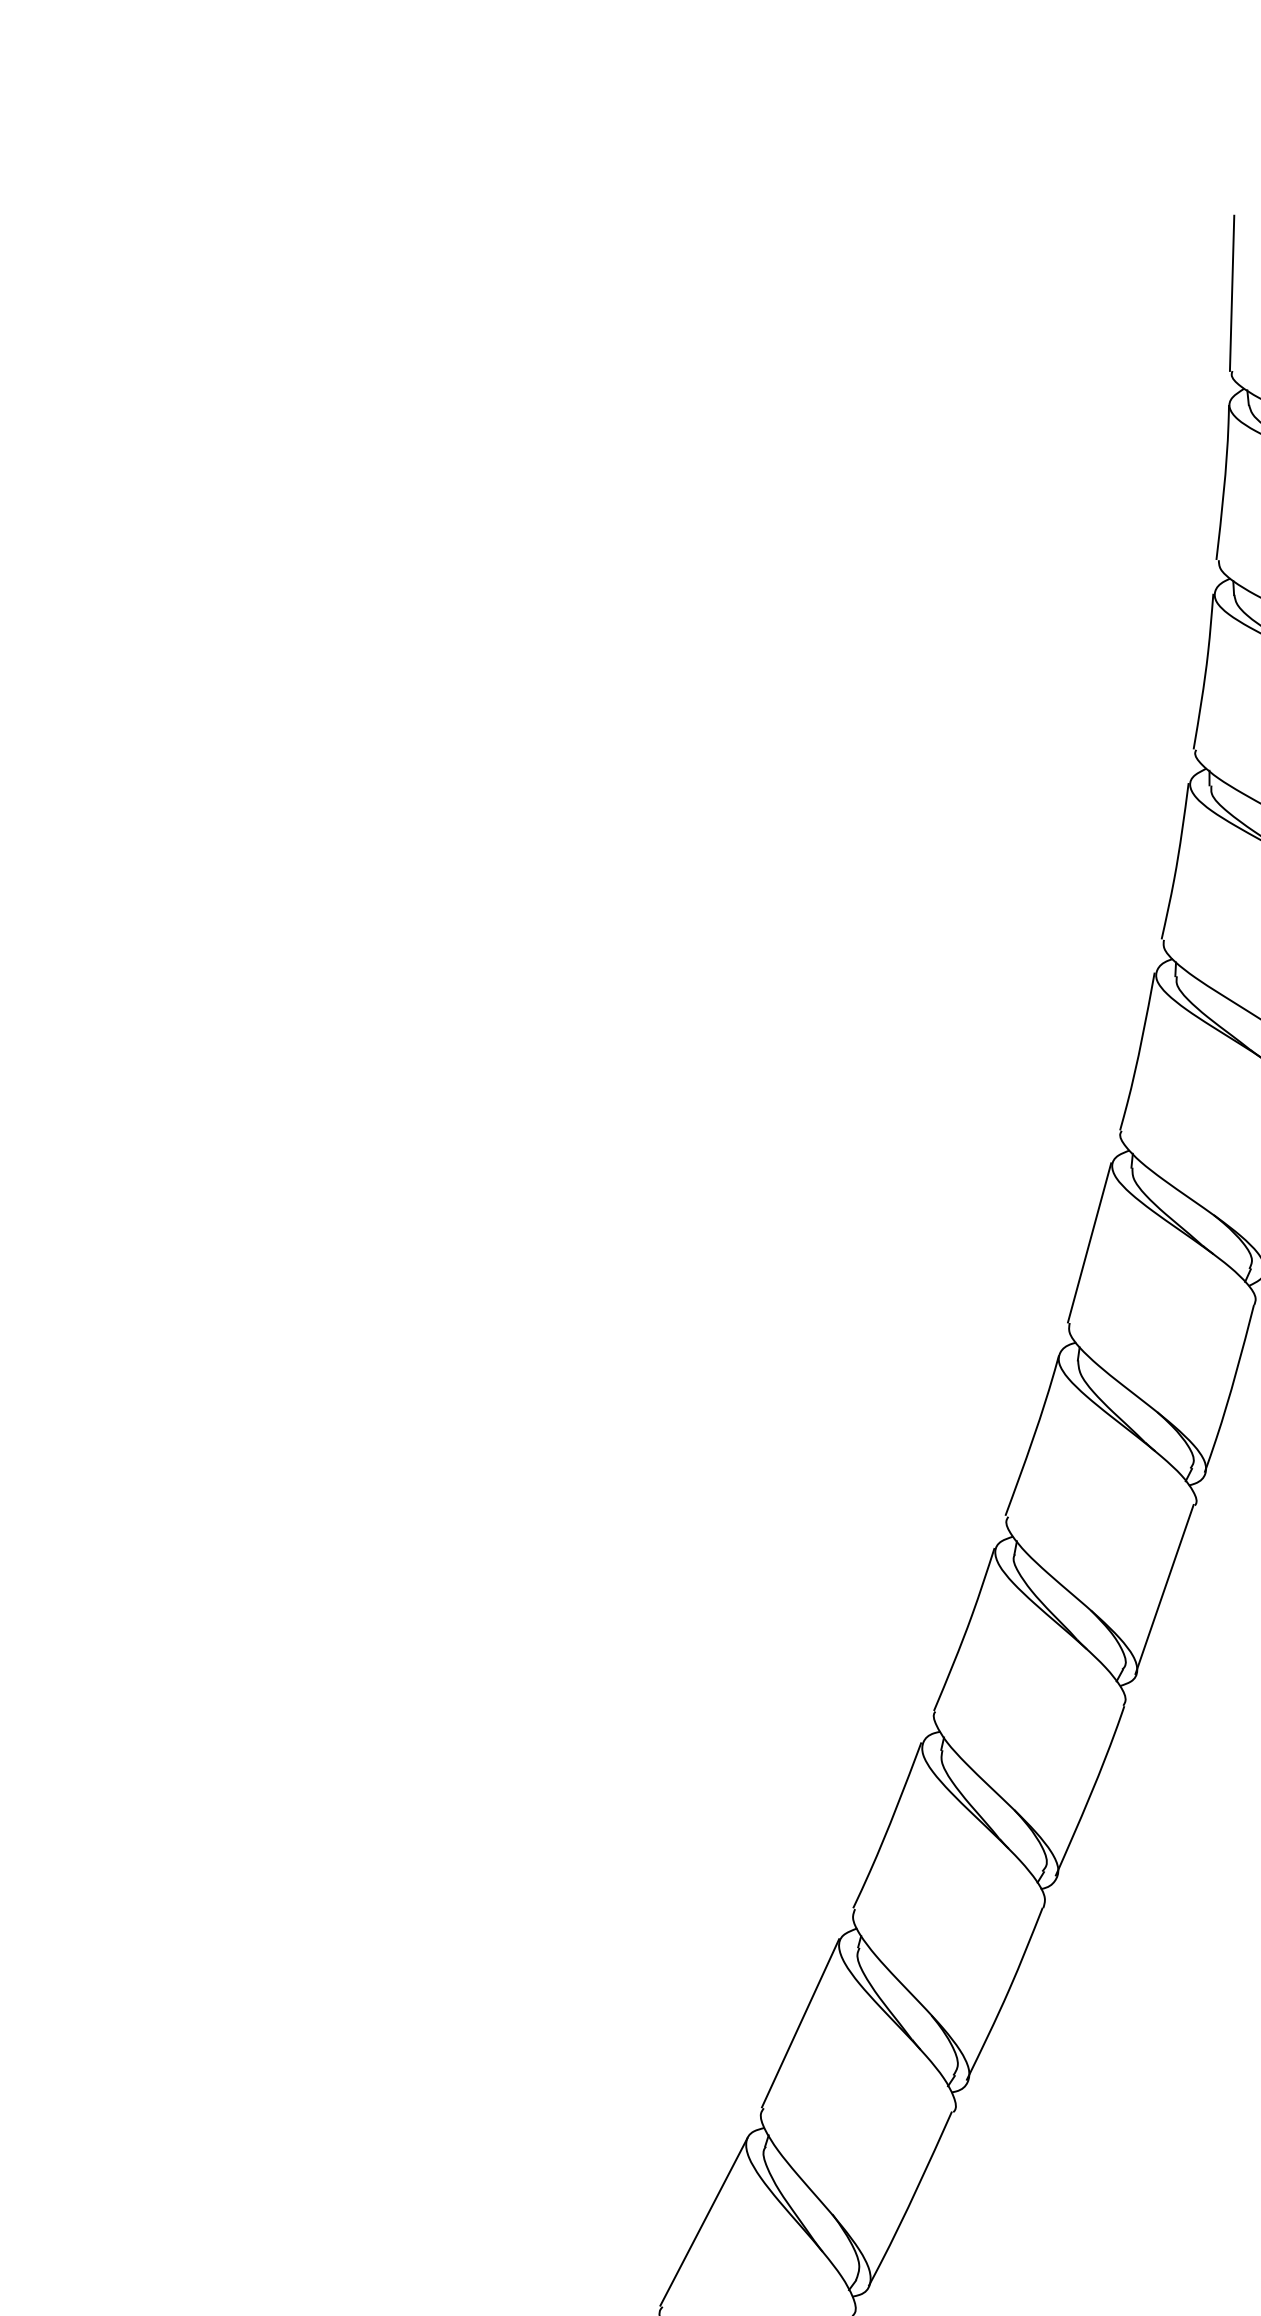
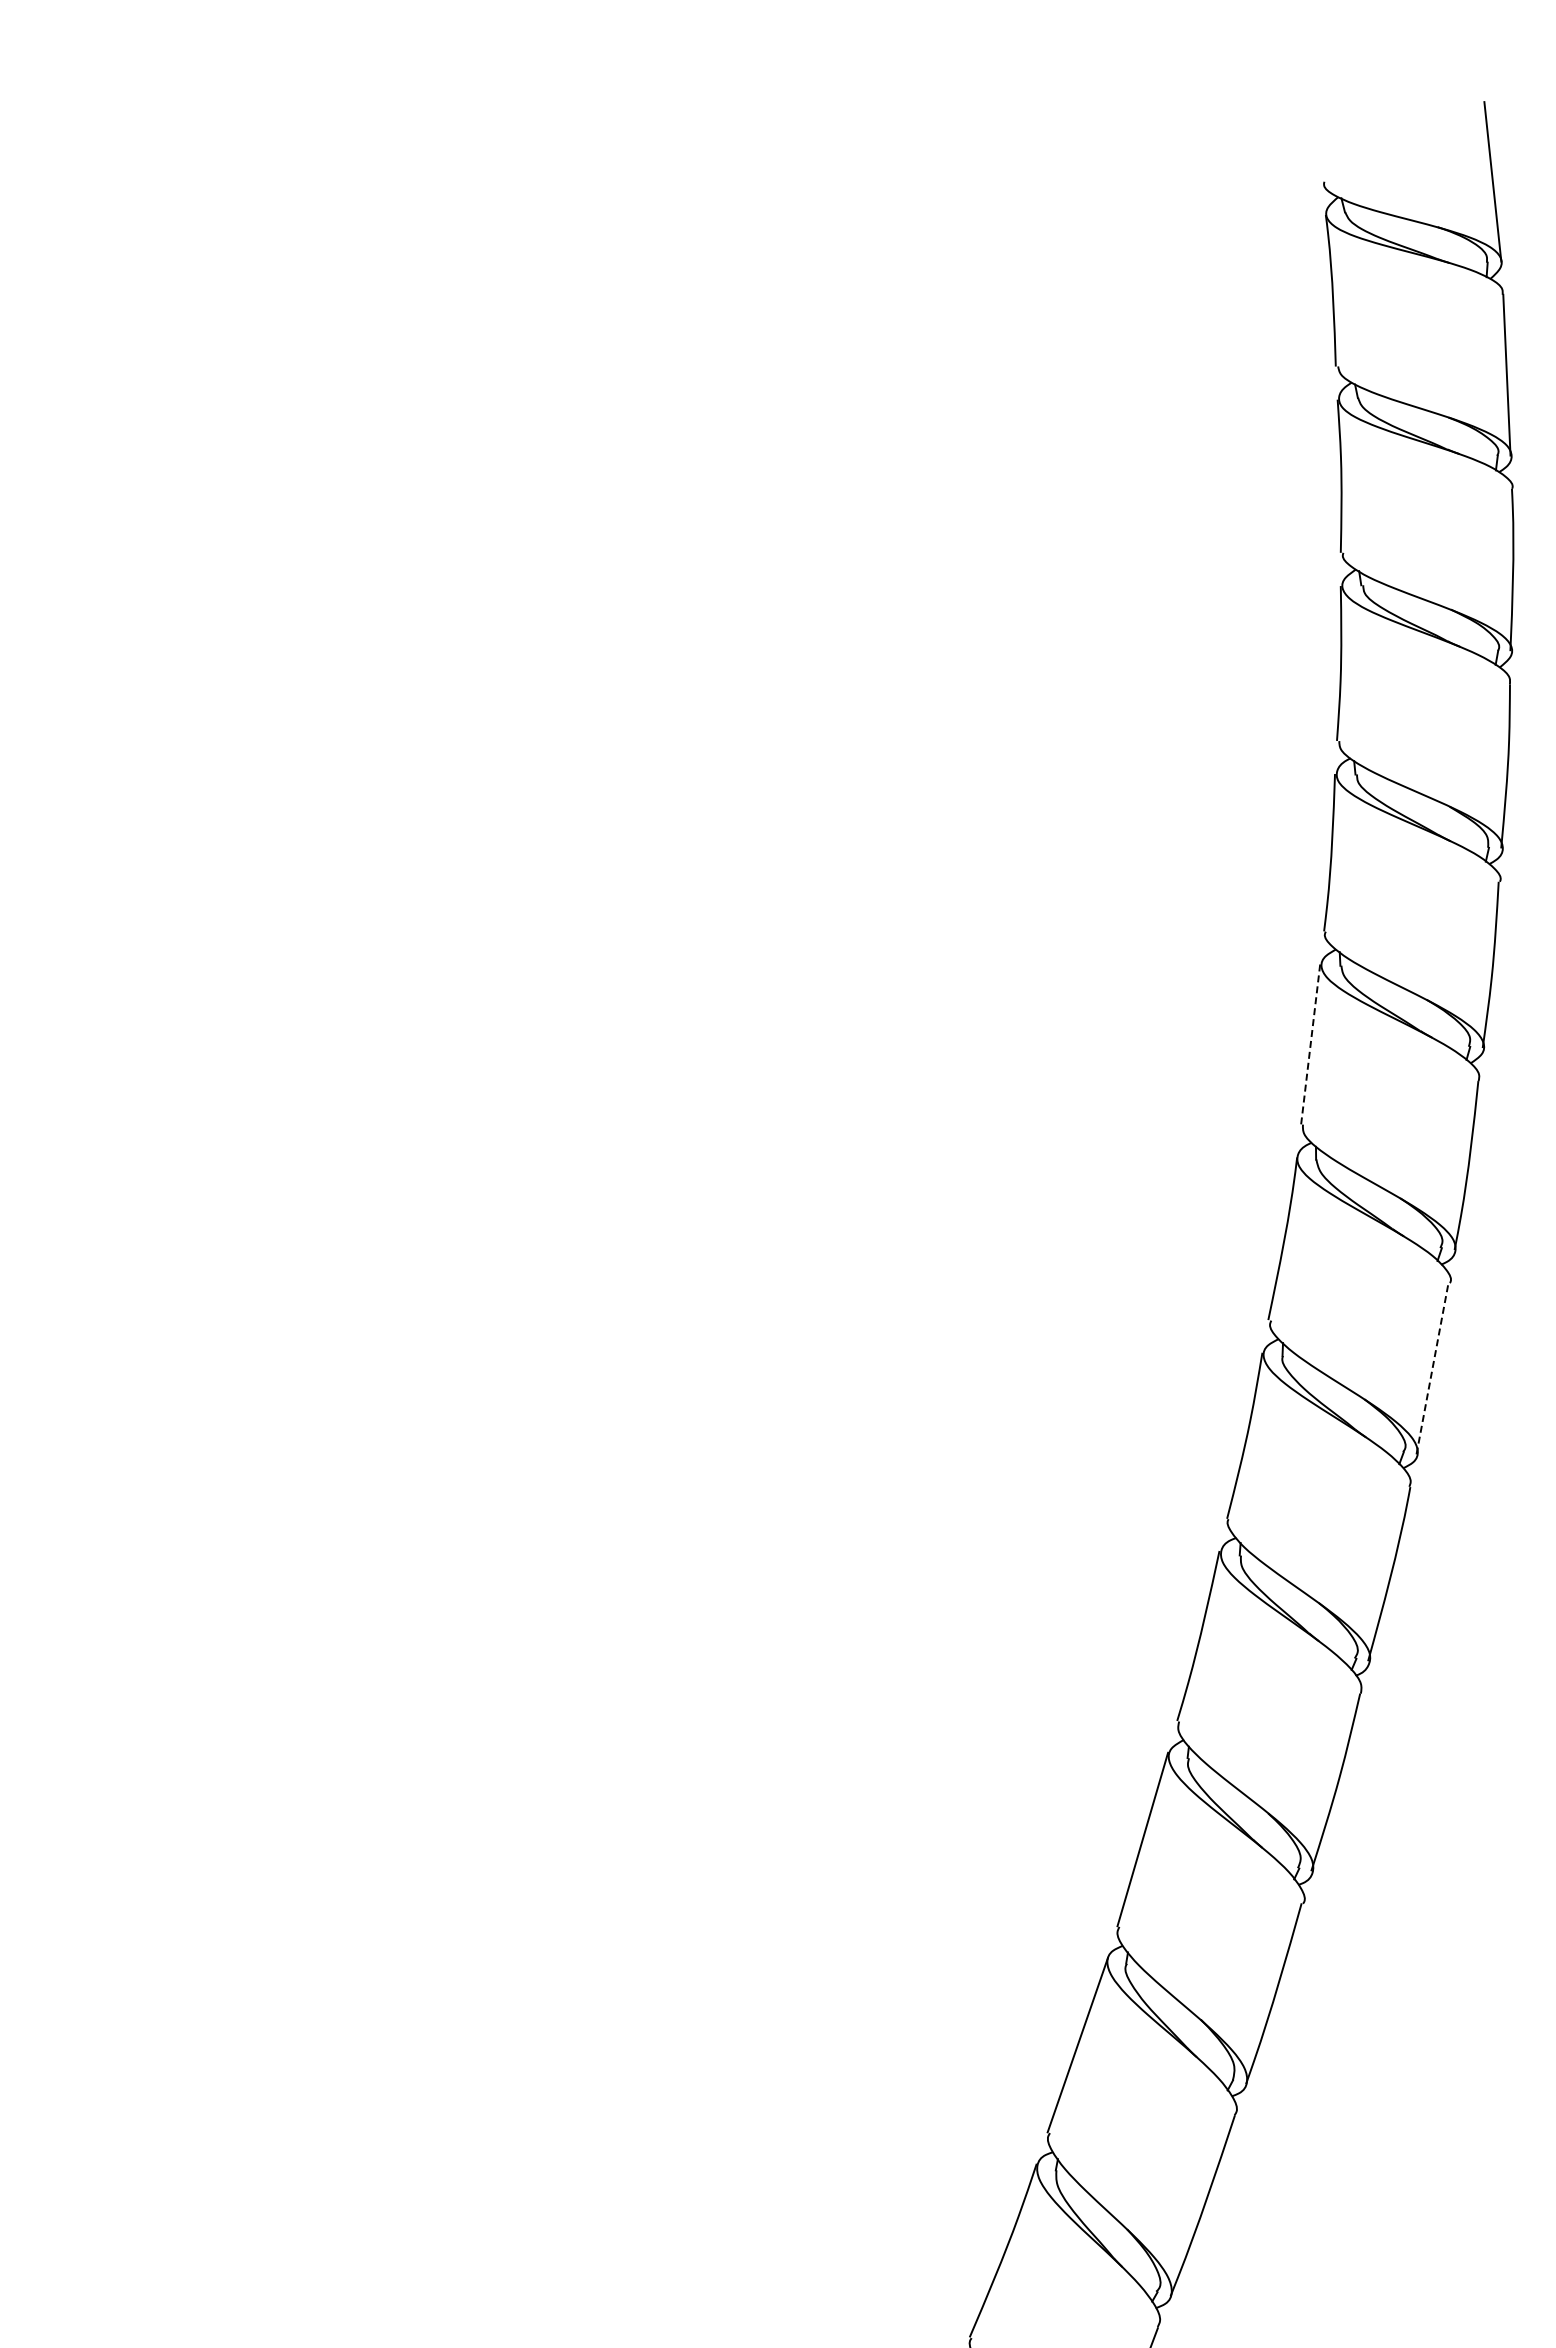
line: (1231, 293) -> (1312, 106), removed
line: (1089, 1242) -> (1310, 1044), solid -> dashed
line: (1164, 1589) -> (1432, 1368), solid -> dashed

